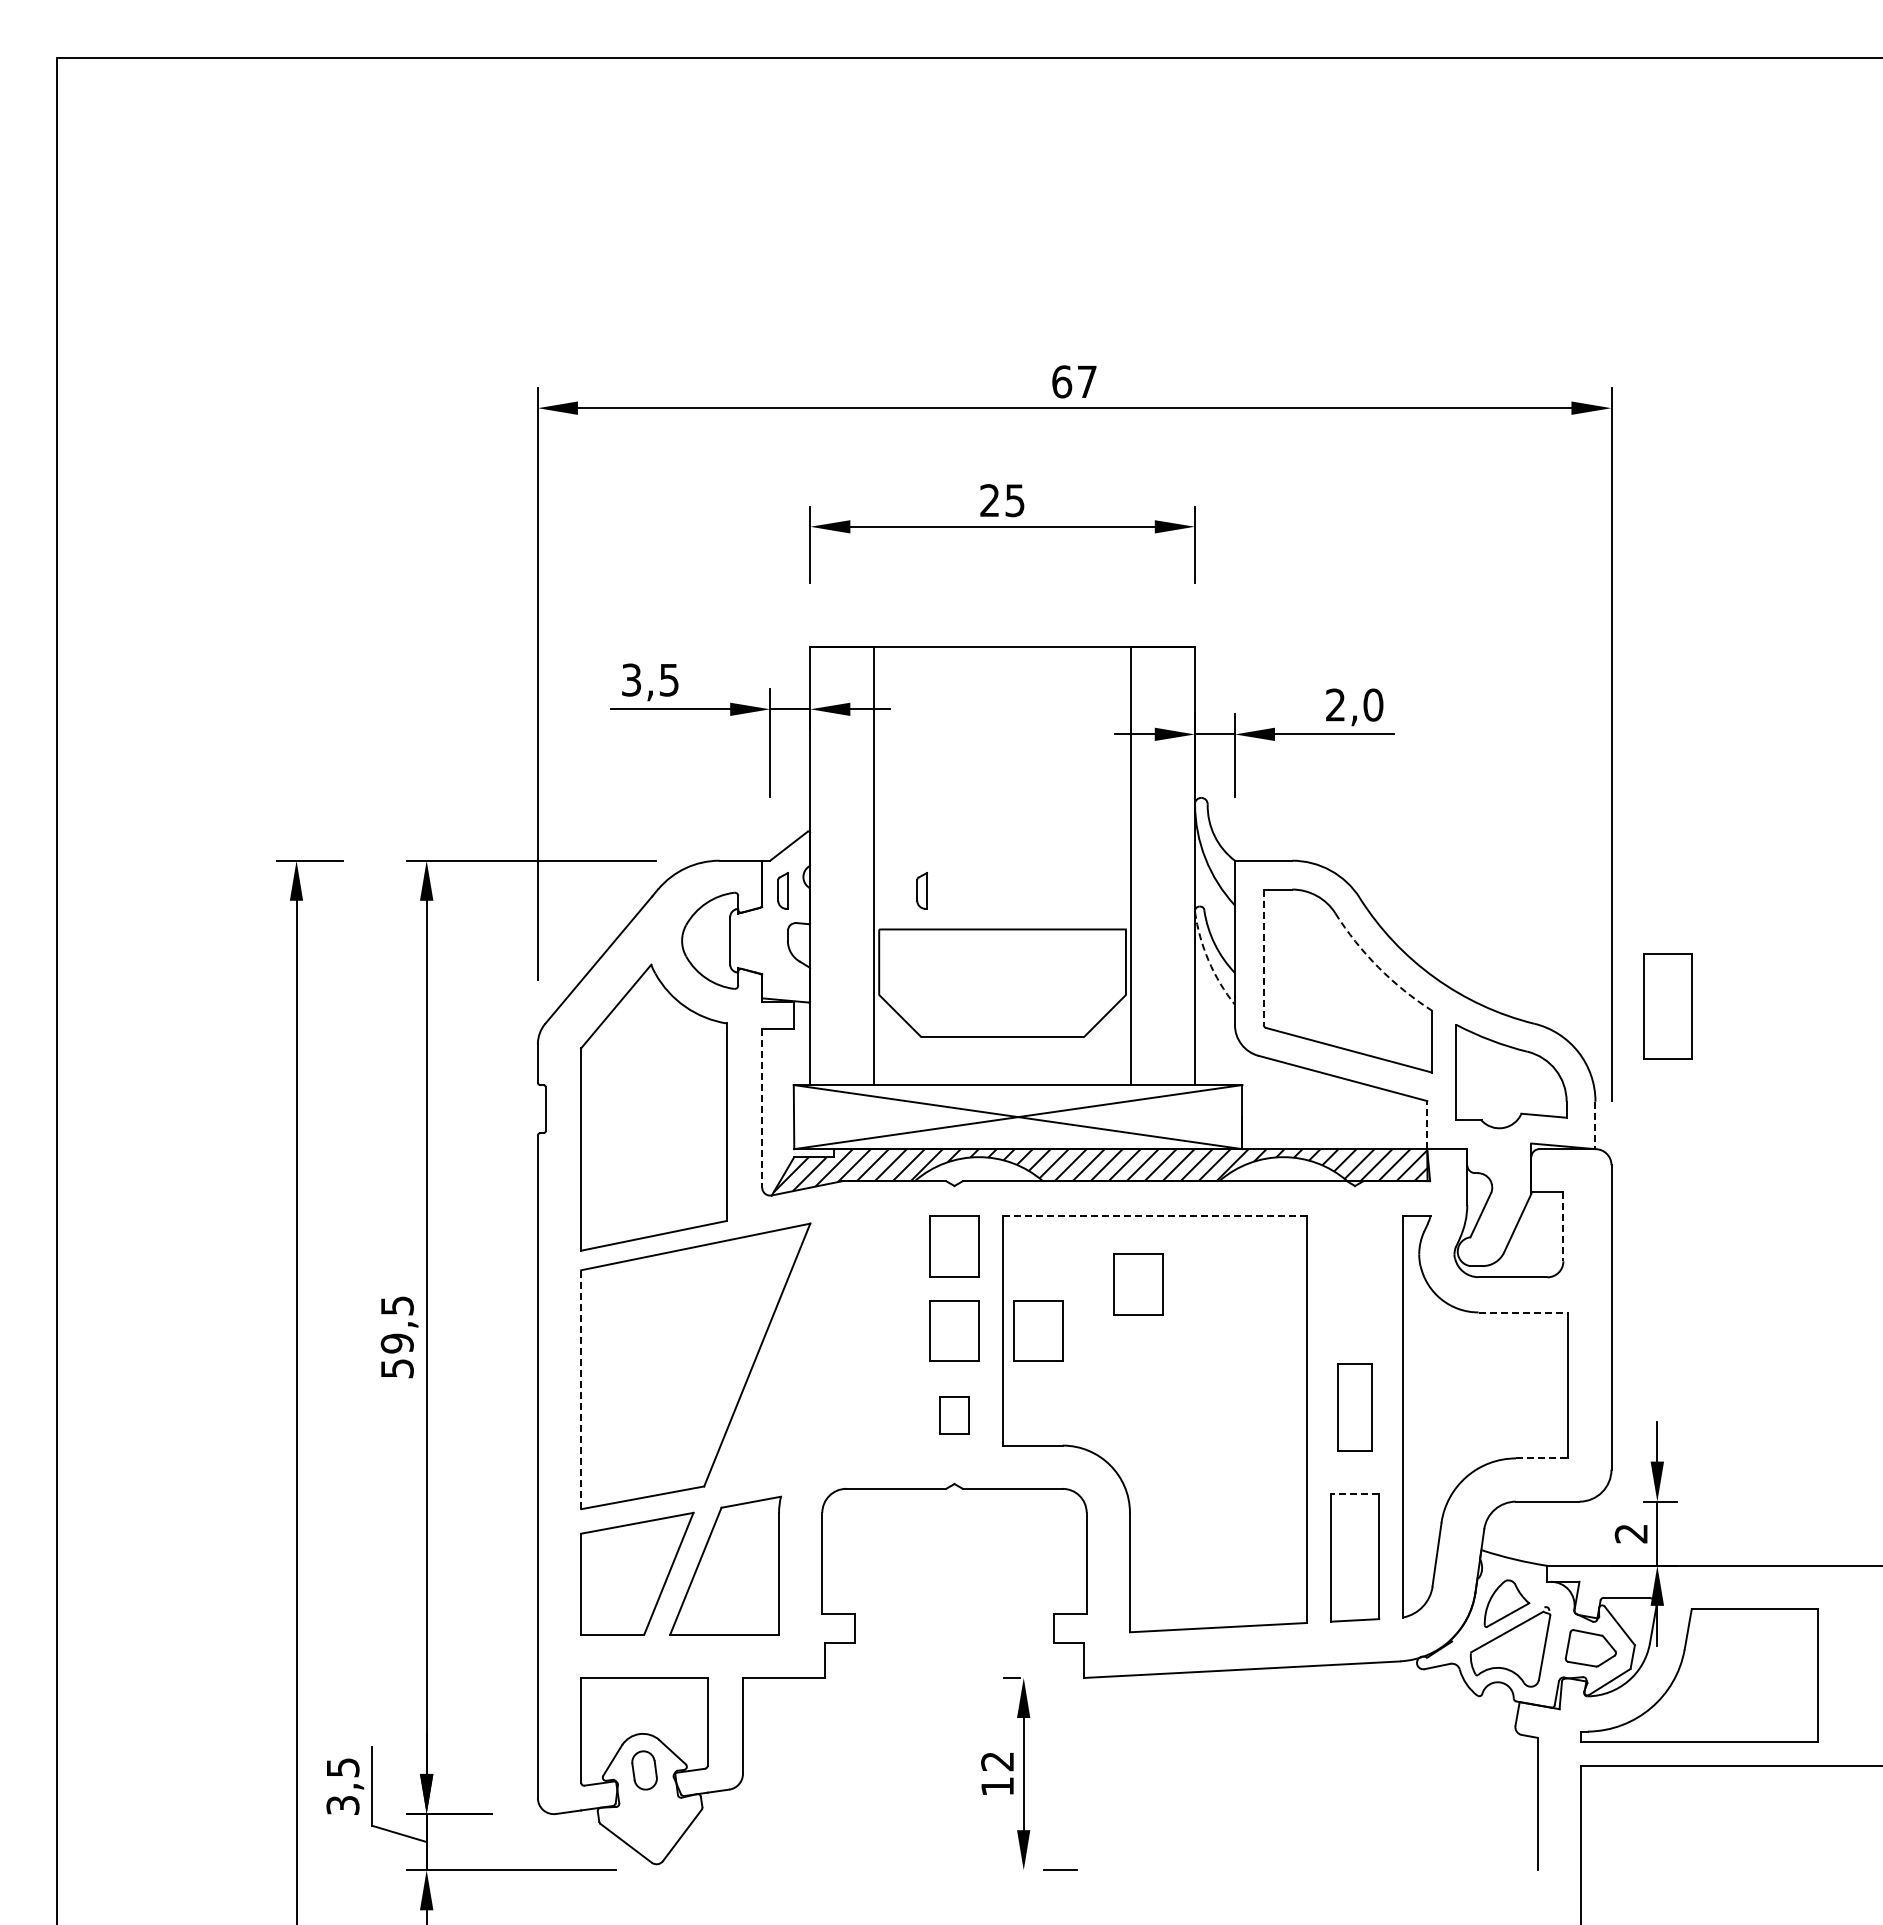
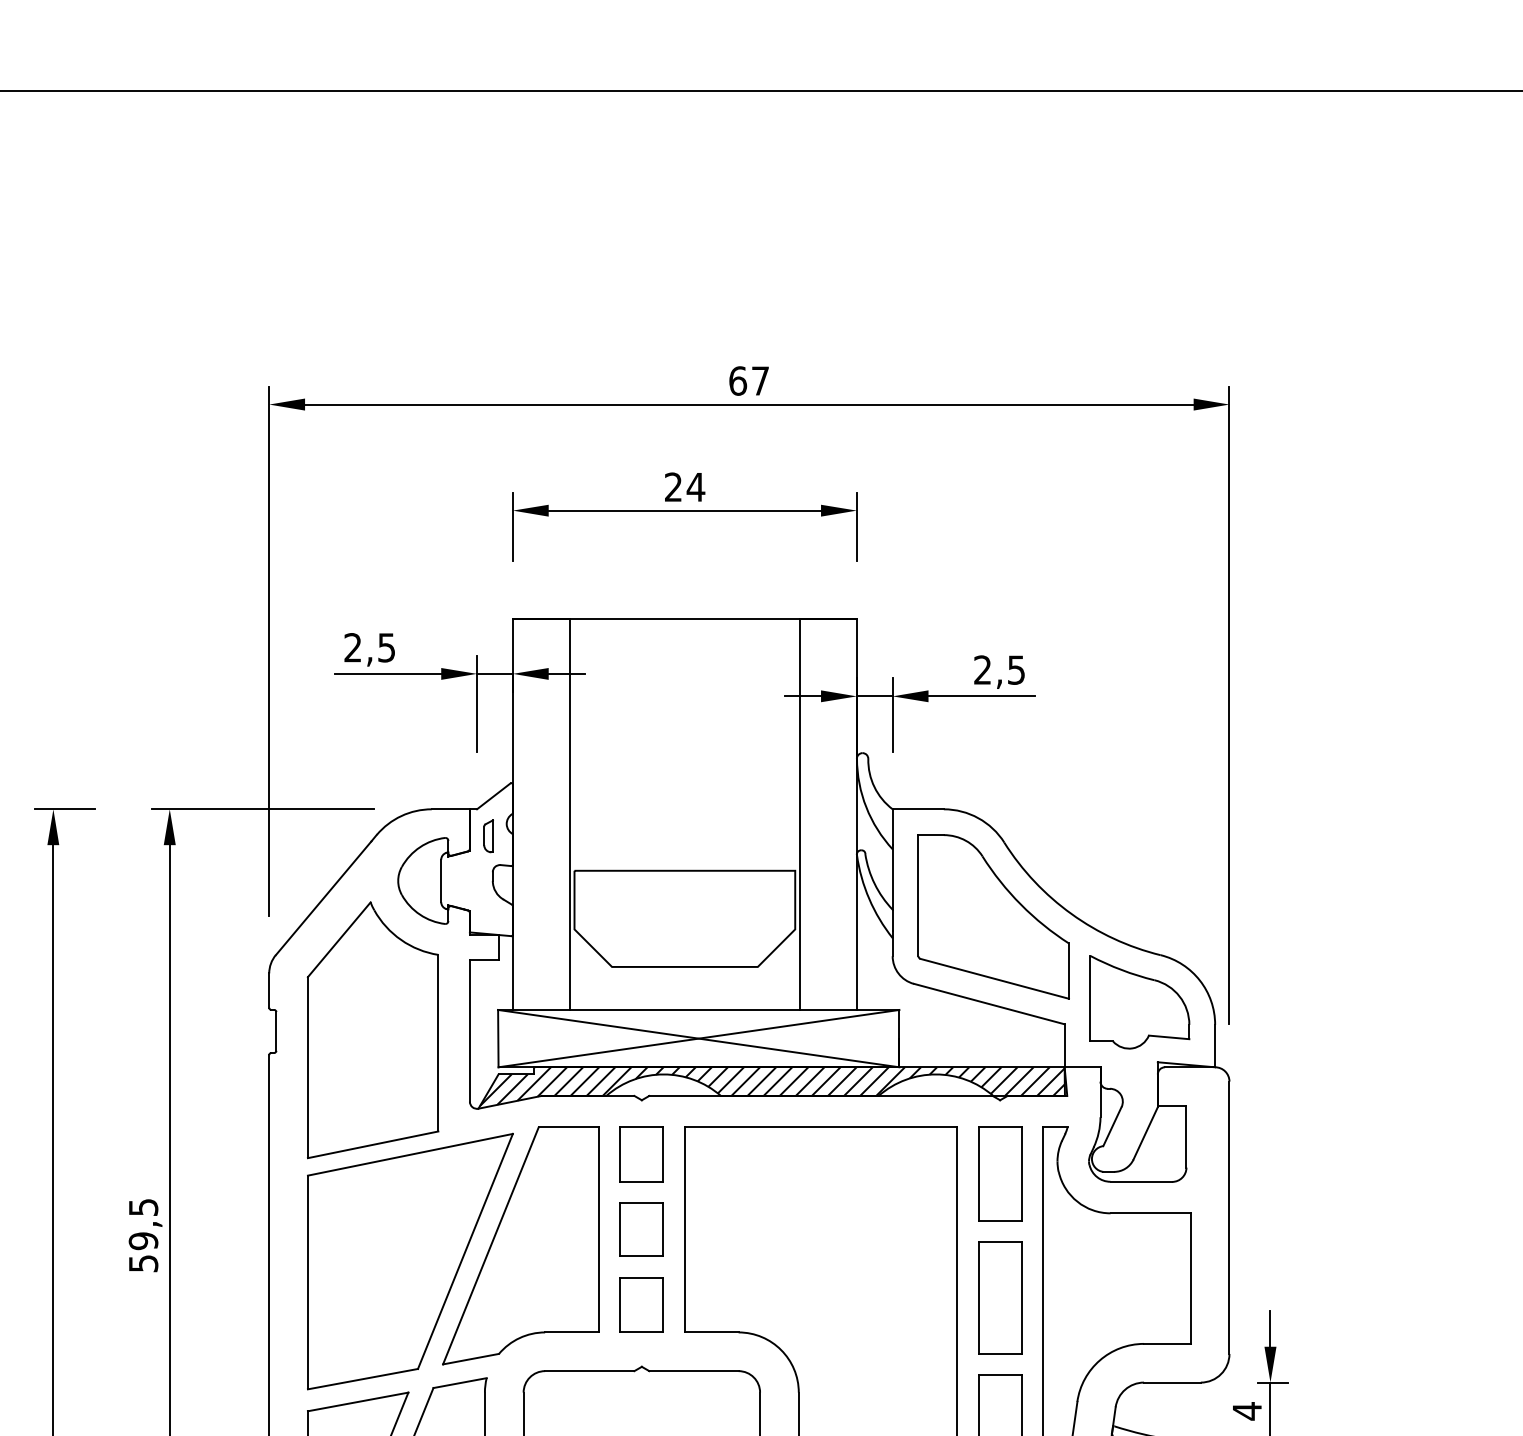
text: (1014, 500) -> (695, 487), 25 -> 24
text: (631, 679) -> (352, 647), 3,5 -> 2,5
text: (1373, 704) -> (1016, 669), 2,0 -> 2,5
part: (922, 890) -> (613, 835), removed
line: (1263, 957) -> (918, 895), dashed -> solid
arc: (1208, 961) -> (869, 899), dashed -> solid
arc: (1378, 967) -> (1021, 904), dashed -> solid
part: (1667, 1006) -> (999, 1174), moved
line: (762, 1108) -> (470, 1030), dashed -> solid
line: (1427, 1124) -> (1064, 1045), dashed -> solid
line: (1595, 1125) -> (1215, 1046), dashed -> solid
line: (1154, 1216) -> (820, 1127), dashed -> solid
line: (1563, 1227) -> (1186, 1137), dashed -> solid
part: (1138, 1284) -> (806, 1188), removed
line: (1523, 1312) -> (1150, 1213), dashed -> solid
part: (1038, 1330) -> (716, 1229), removed
part: (818, 1348) -> (520, 1245), added
line: (581, 1389) -> (308, 1282), dashed -> solid
part: (1354, 1407) -> (999, 1298), size x1.43
part: (954, 1415) -> (641, 1305), size x1.67
line: (1542, 1458) -> (1167, 1343), dashed -> solid
line: (1354, 1493) -> (999, 1375), dashed -> solid
text: (1630, 1533) -> (1246, 1411), 2 -> 4

